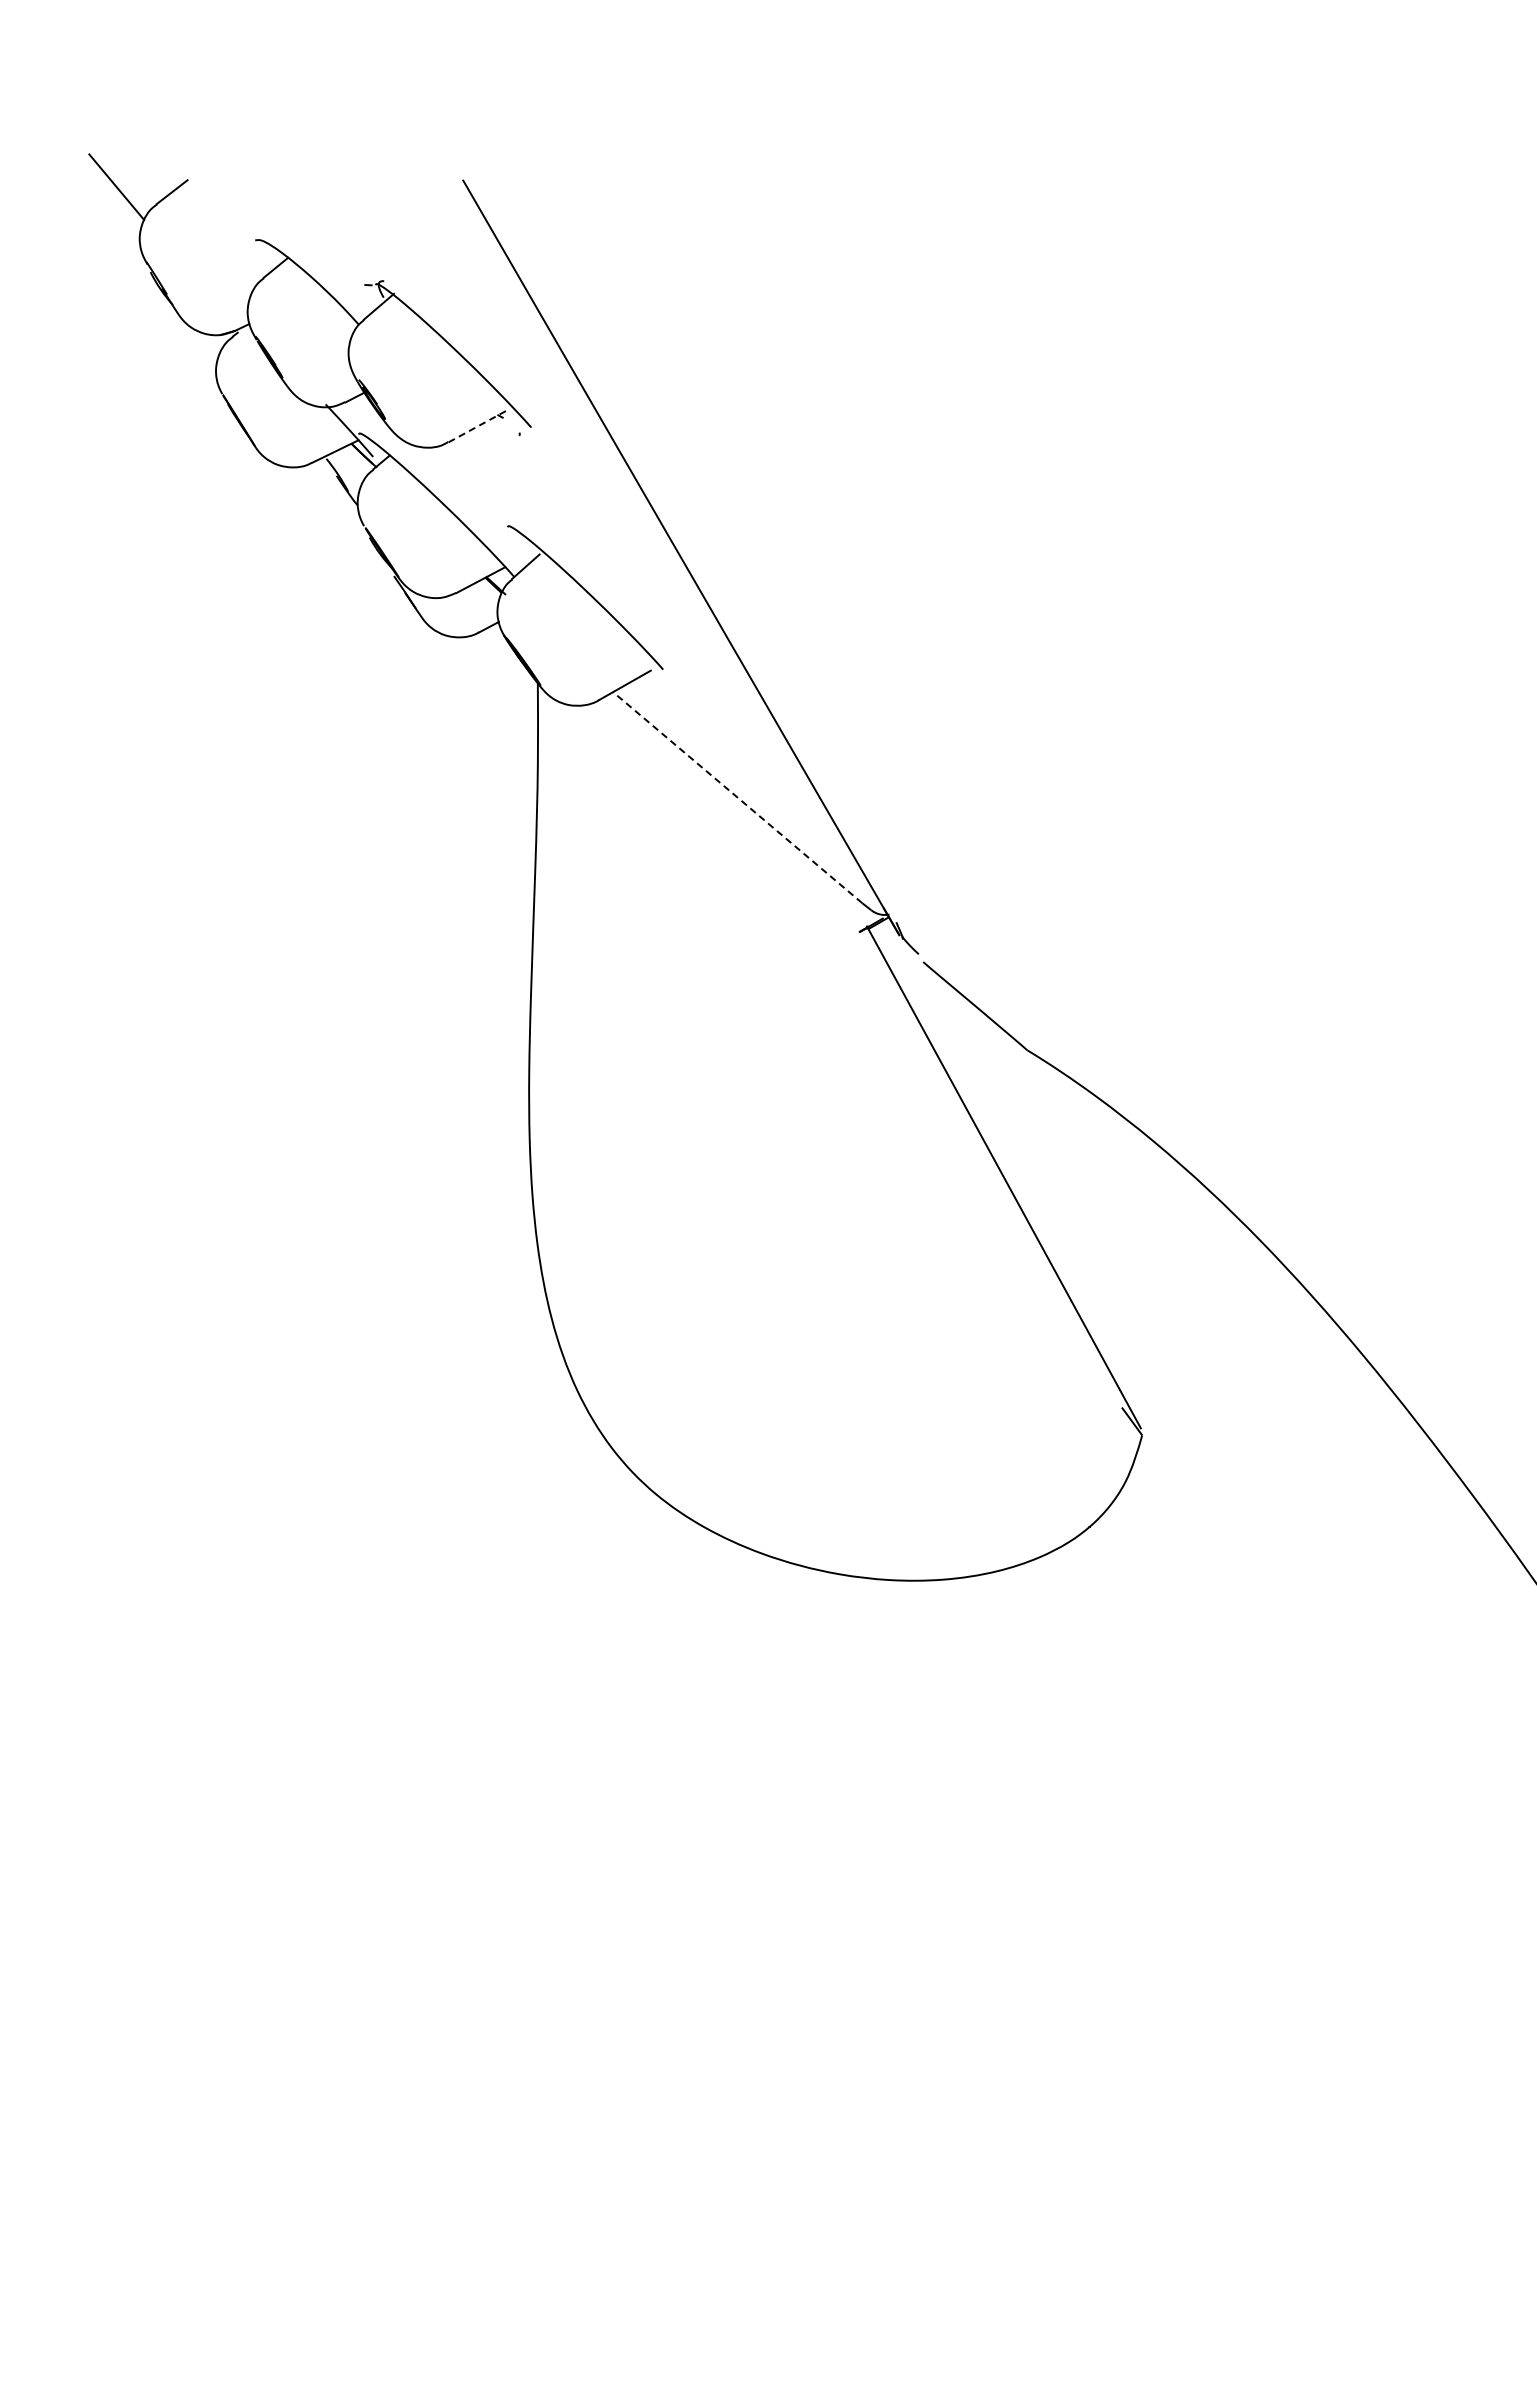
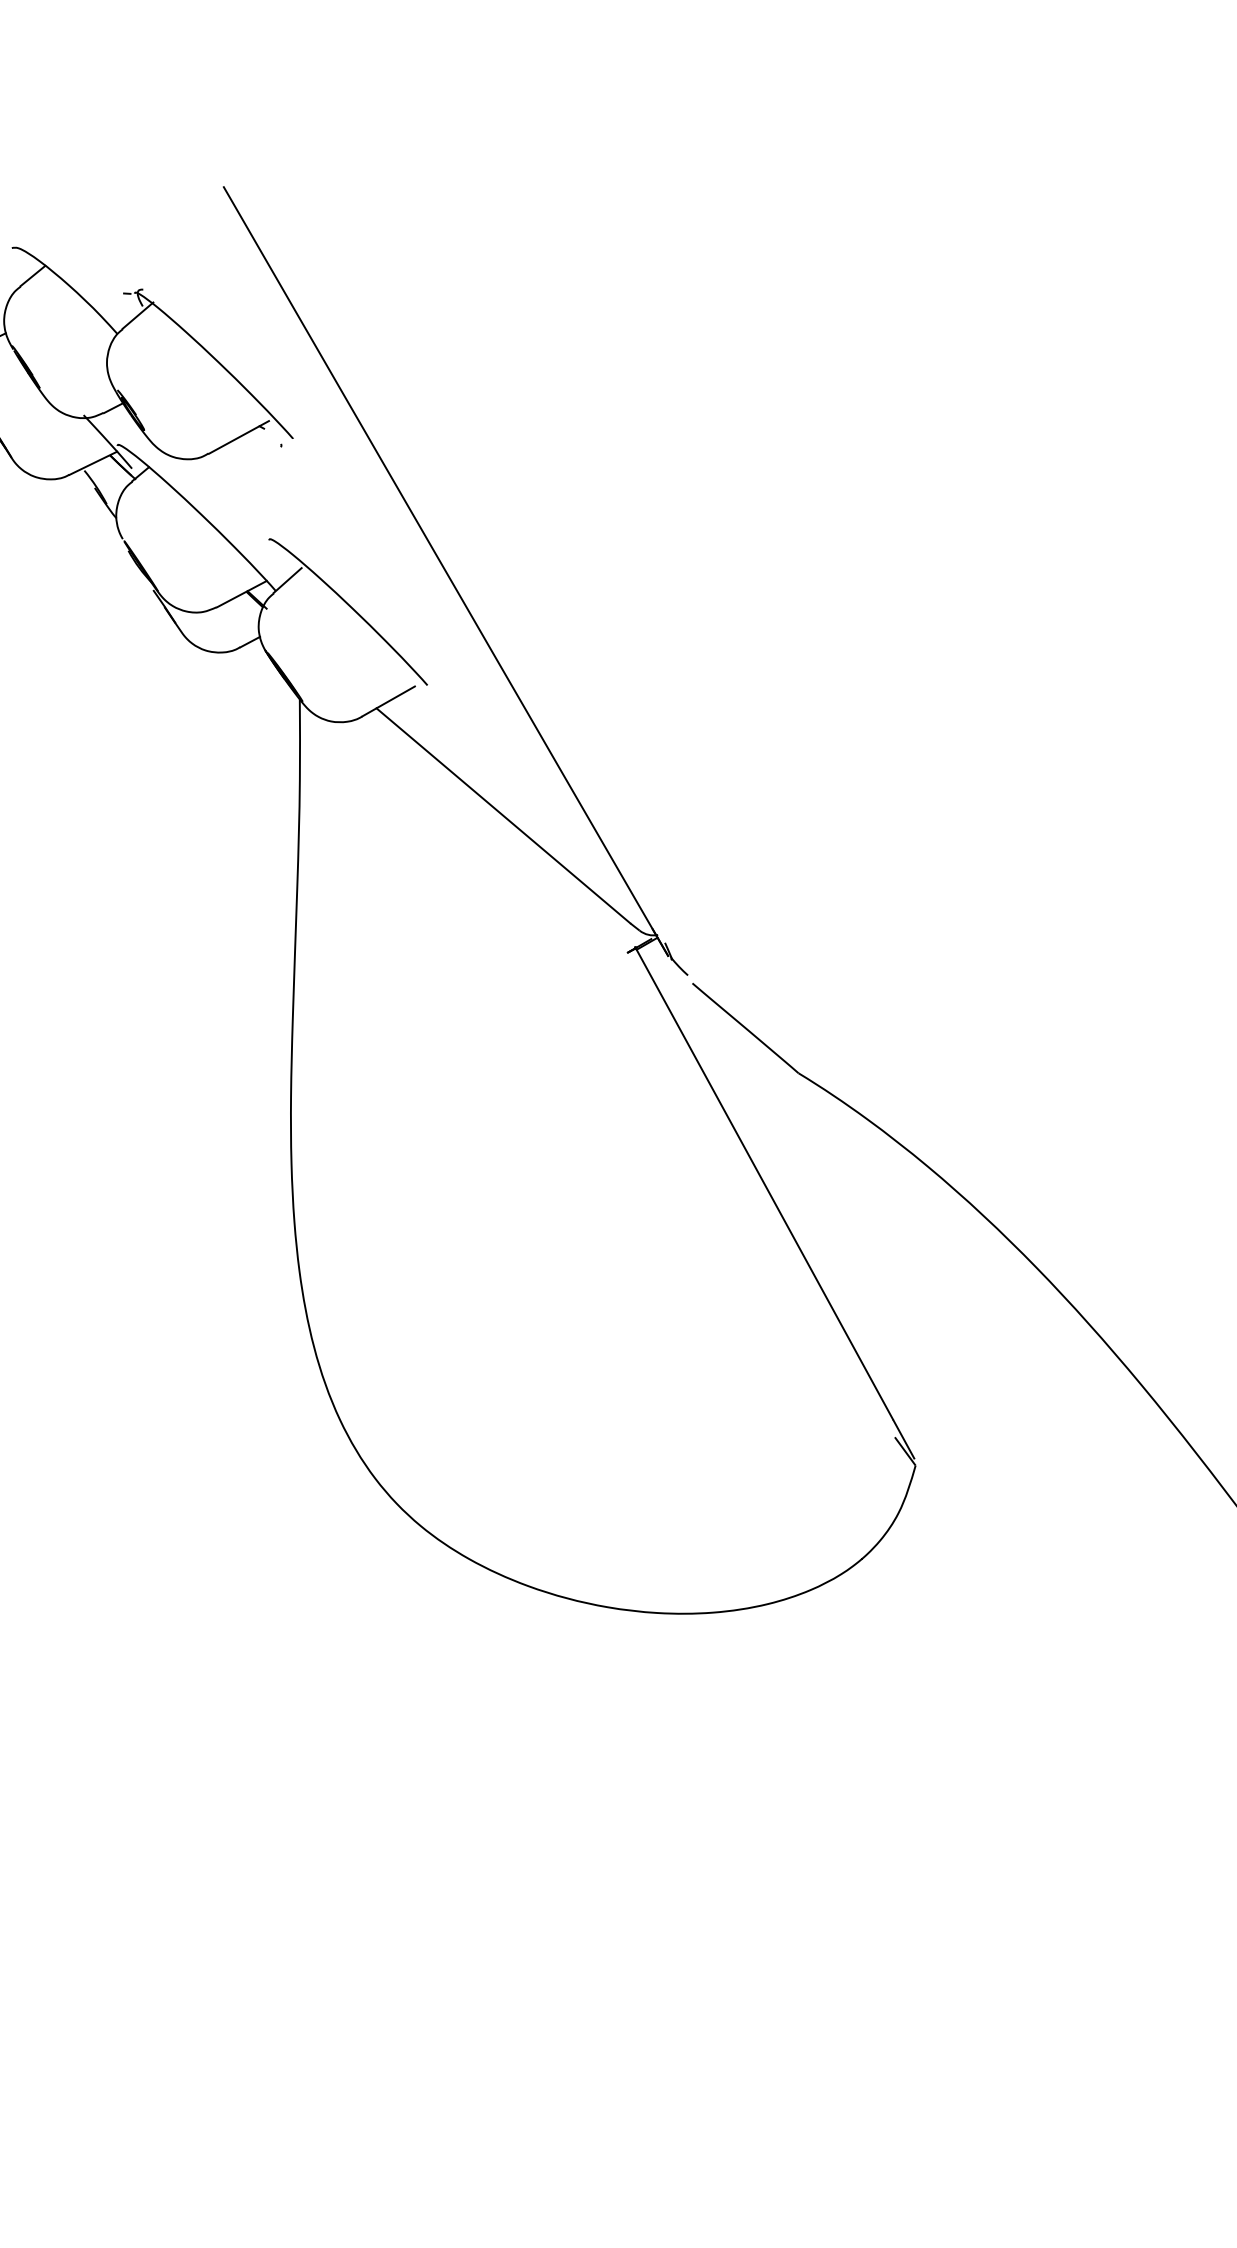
line: (478, 426) -> (239, 437), dashed -> solid
line: (737, 797) -> (503, 815), dashed -> solid

